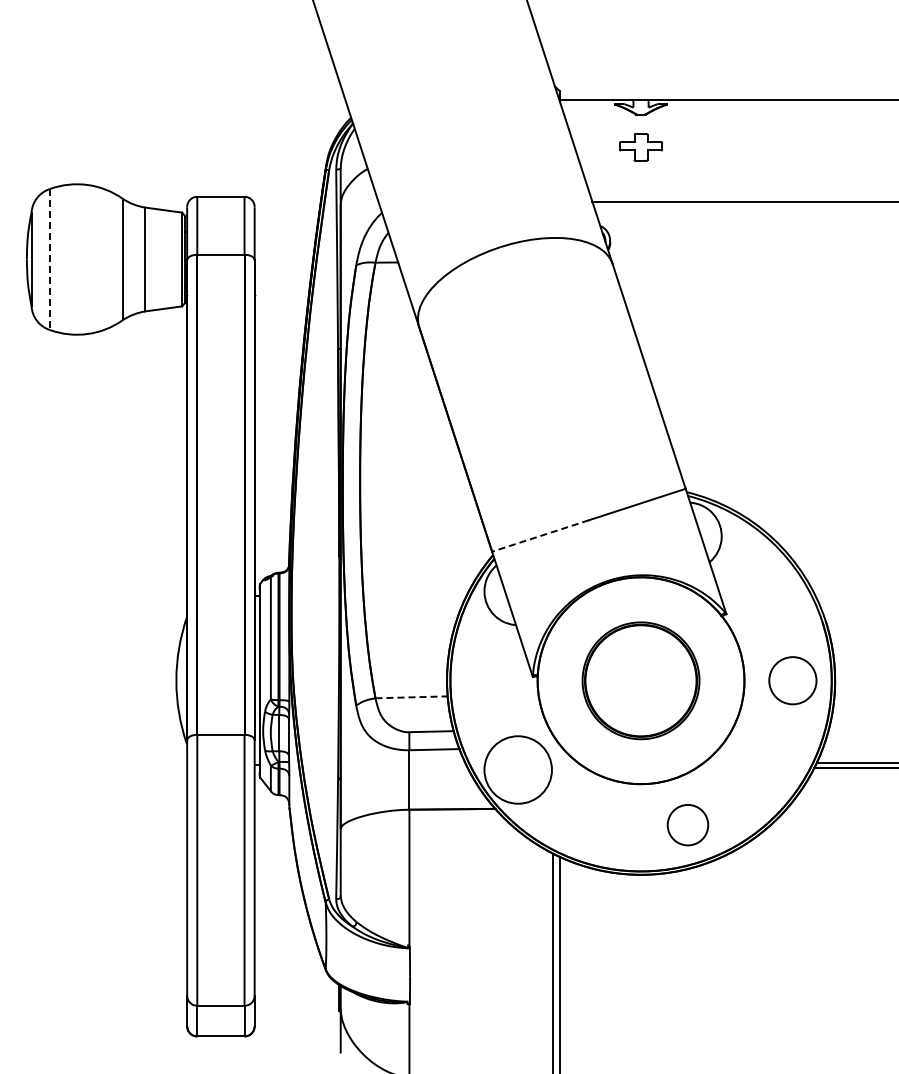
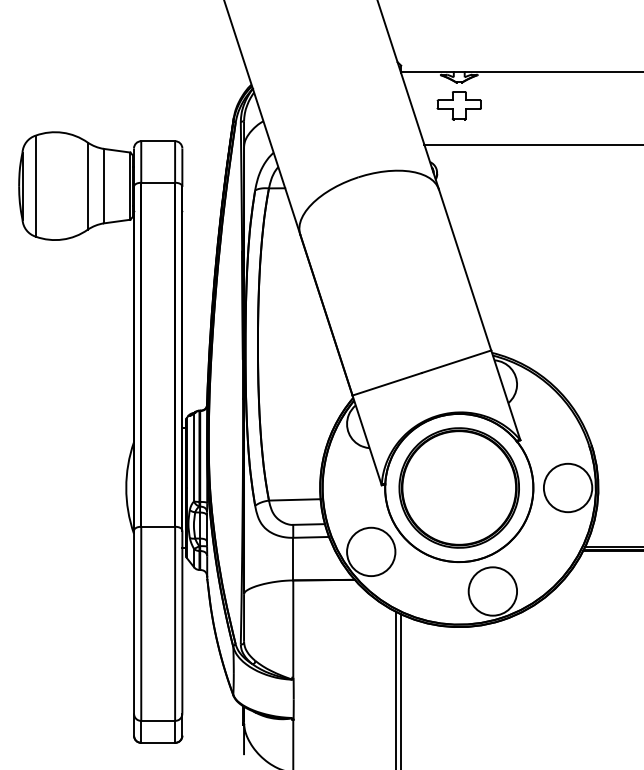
part: (640, 147) -> (458, 105), size x1.43
line: (50, 259) -> (36, 186), dashed -> solid
line: (540, 536) -> (387, 384), dashed -> solid
part: (640, 680) -> (458, 487), size x1.43
circle: (792, 680) -> (567, 487), size x1.43
line: (412, 697) -> (295, 500), dashed -> solid
circle: (687, 824) -> (492, 591), size x1.67

